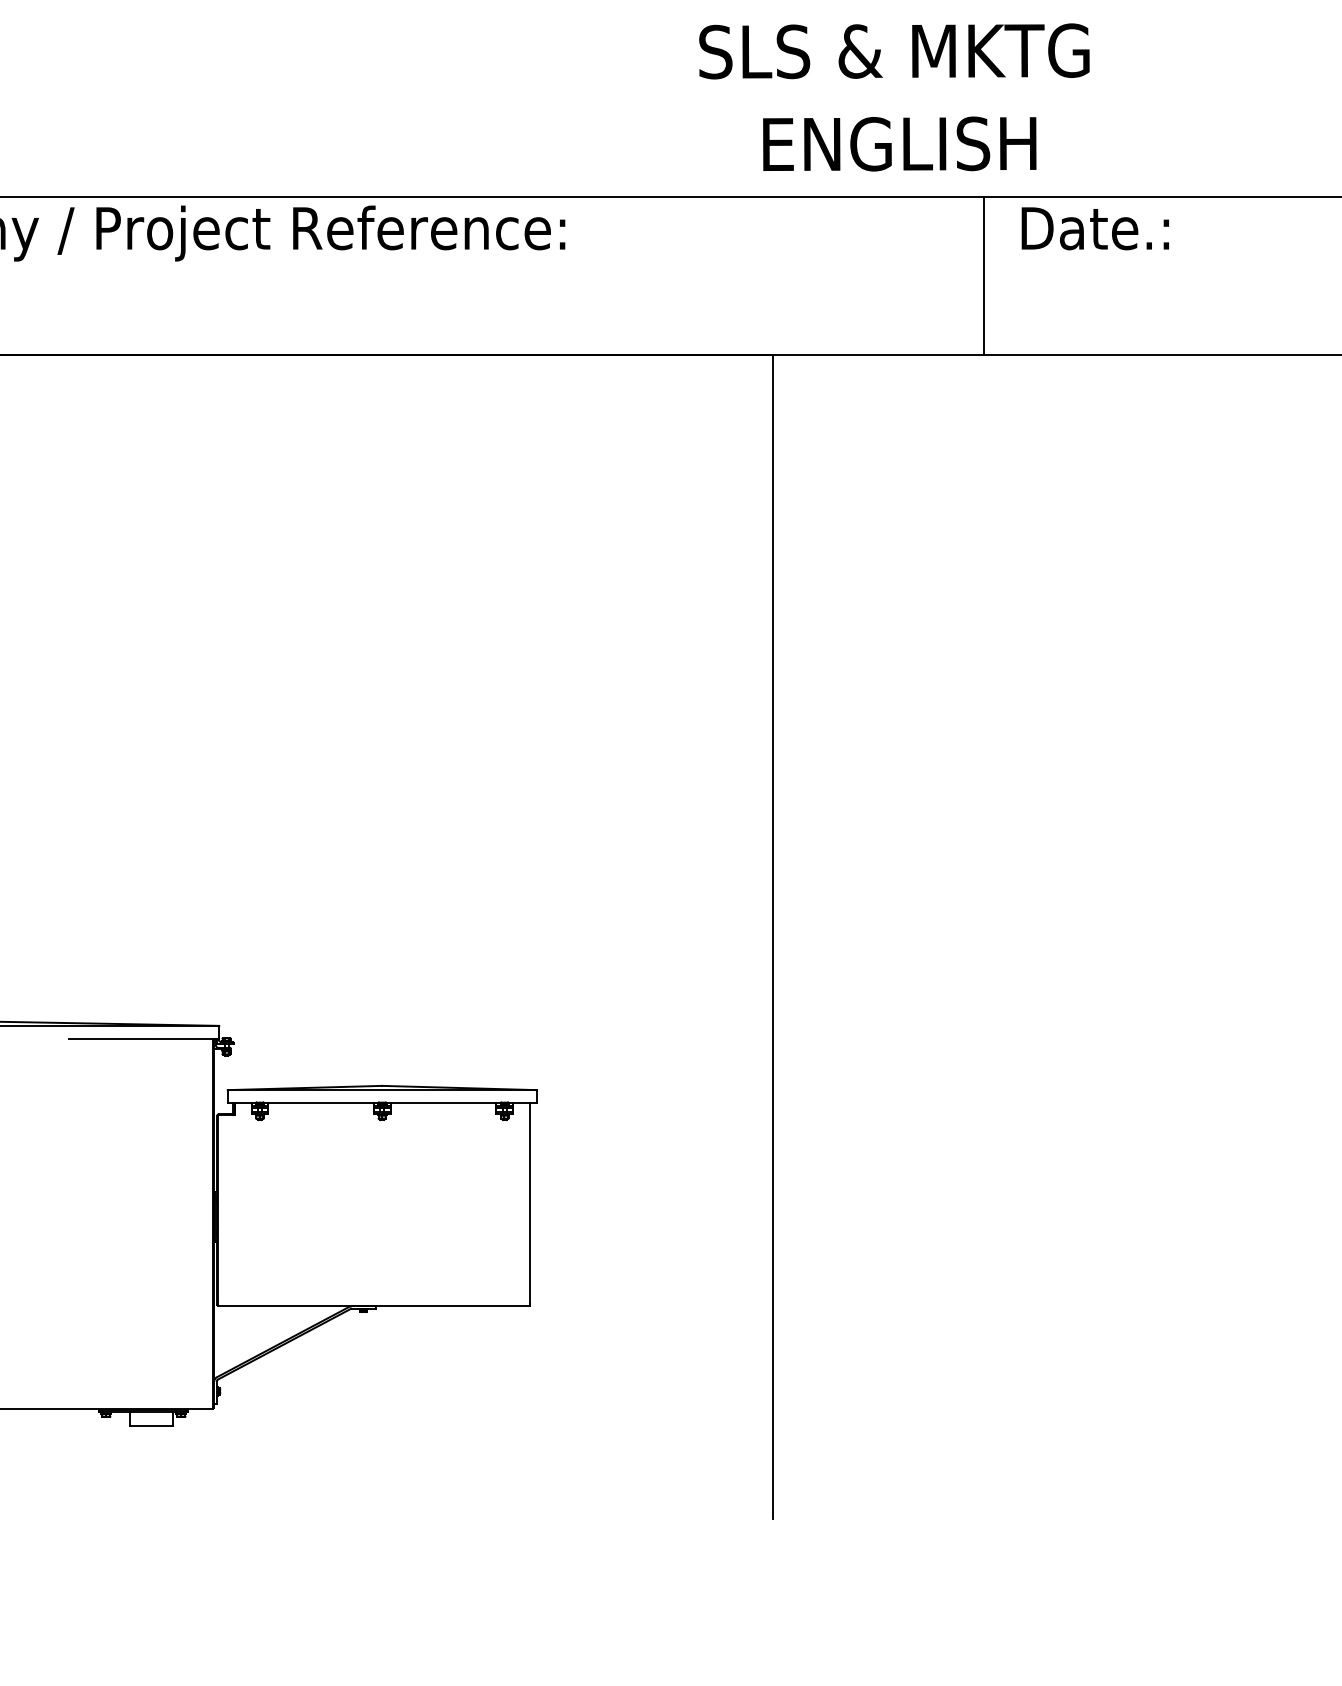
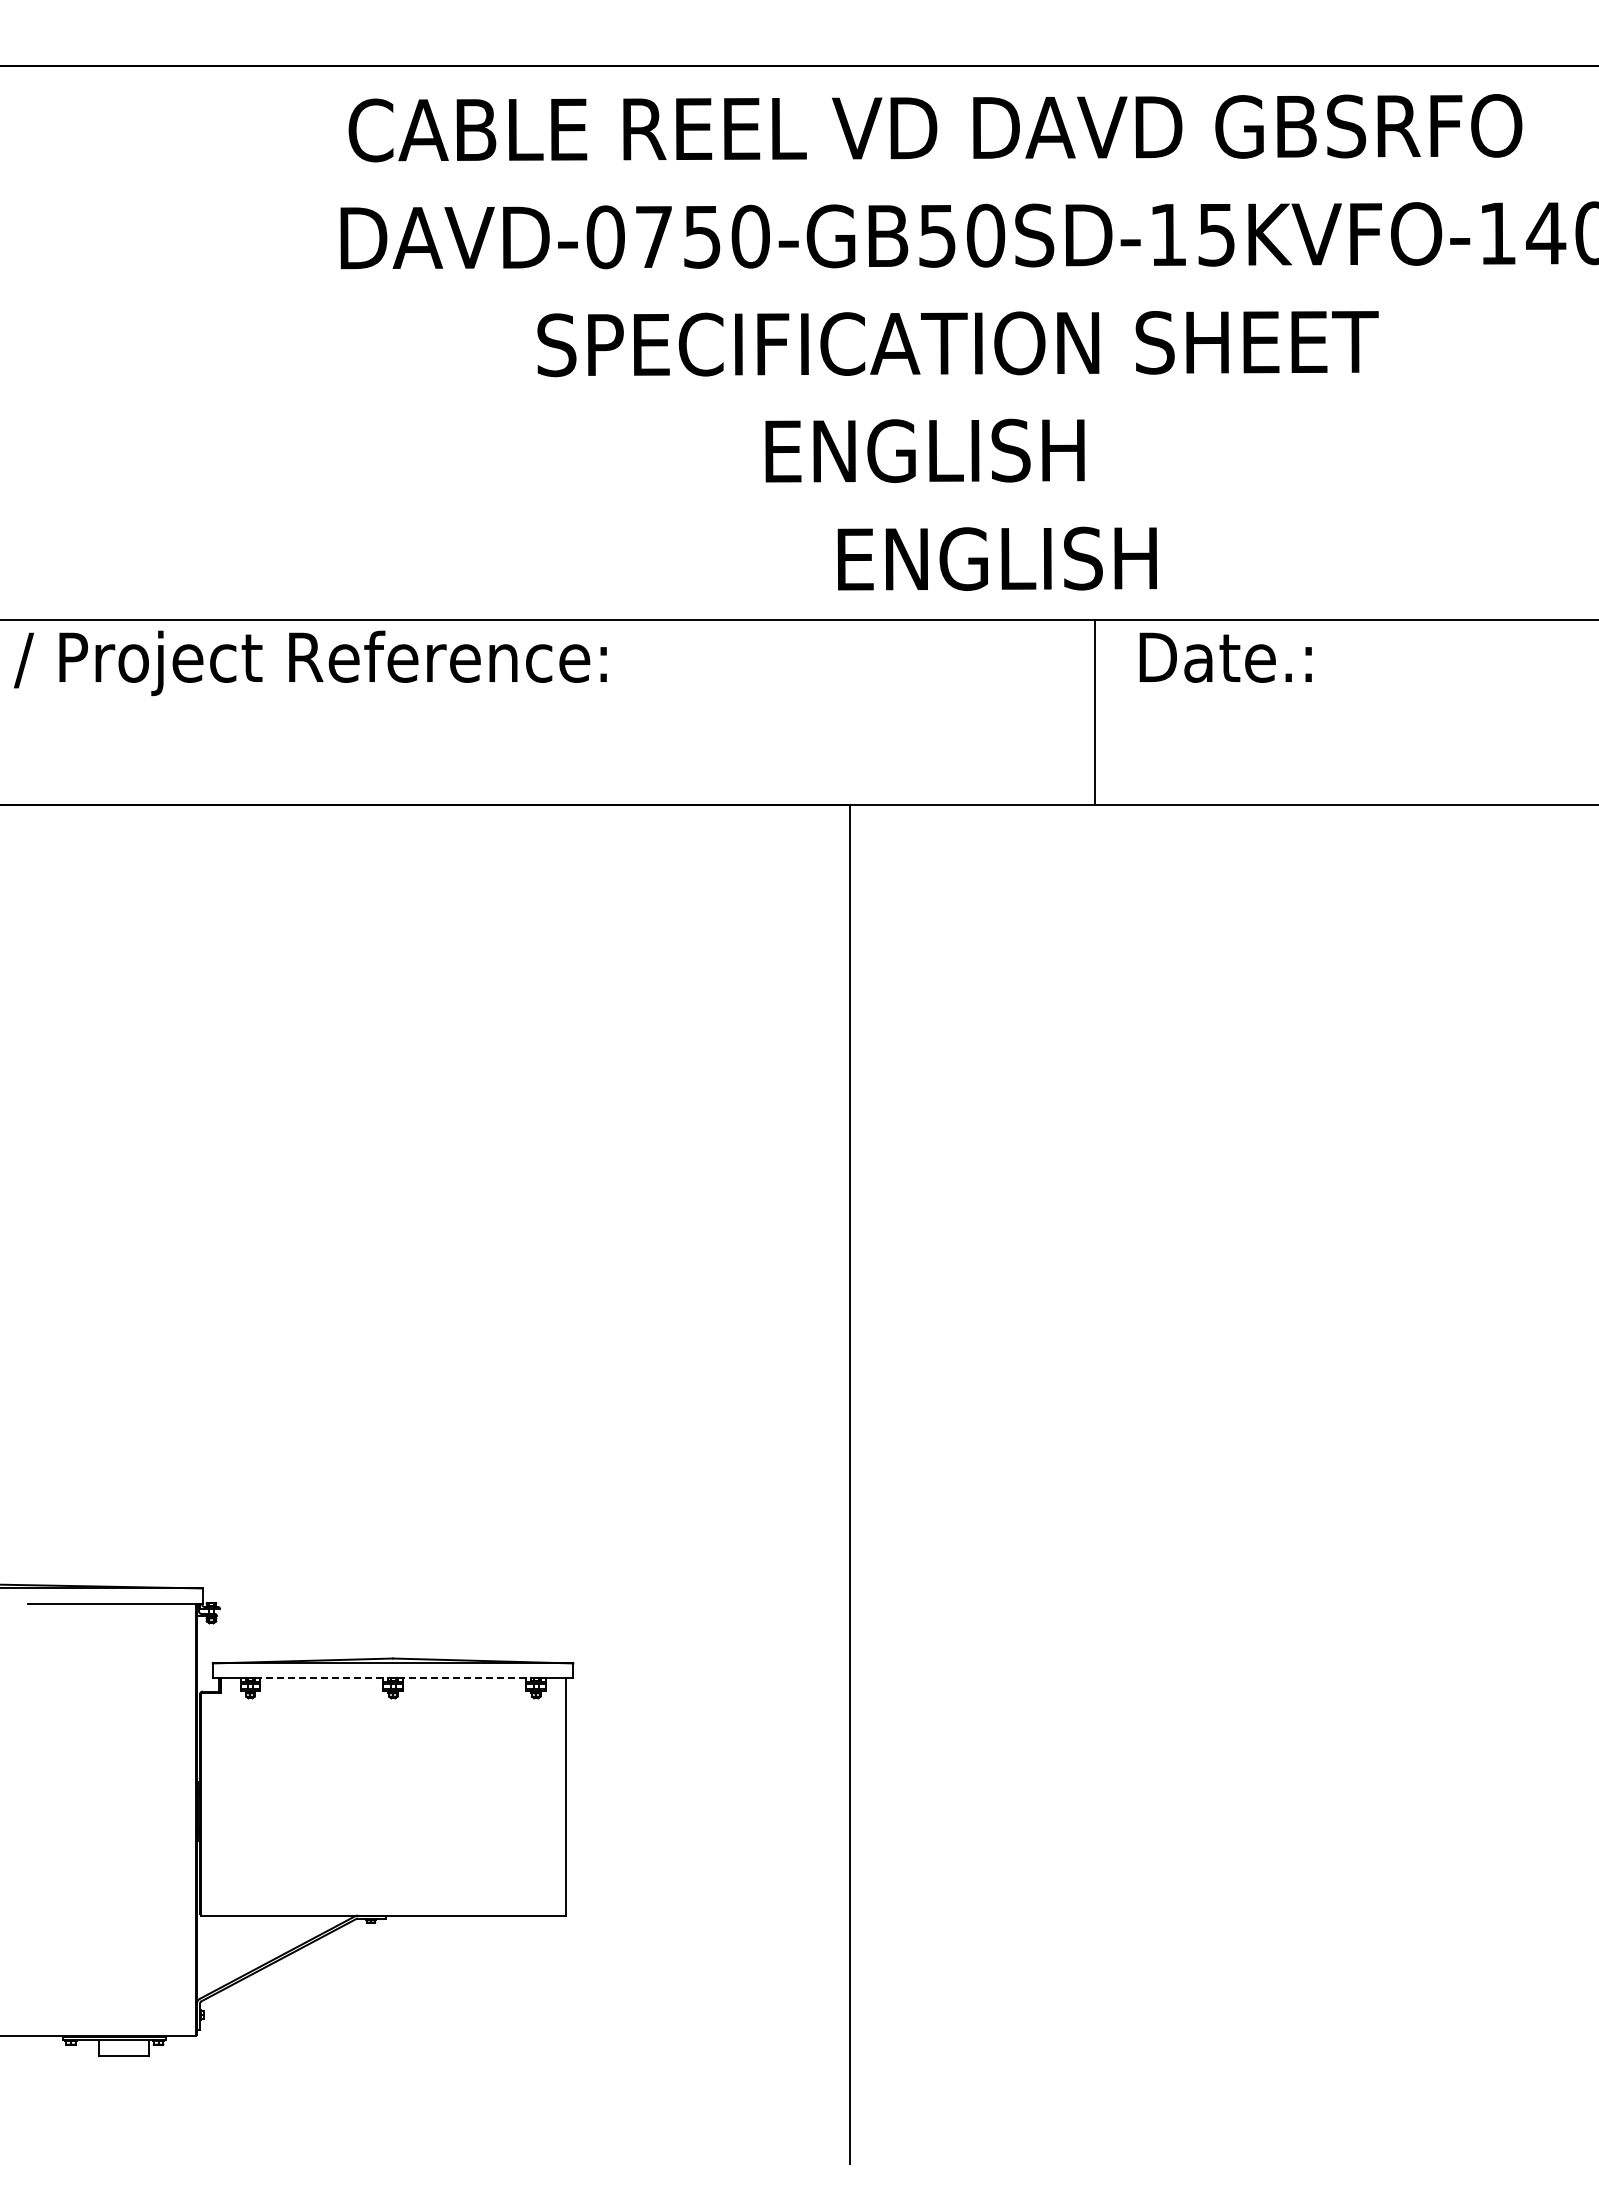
text: (894, 51) -> (991, 450), SLS & MKTG -> ENGLISH
line: (320, 1102) -> (321, 1678), solid -> dashed
line: (443, 1102) -> (464, 1678), solid -> dashed

